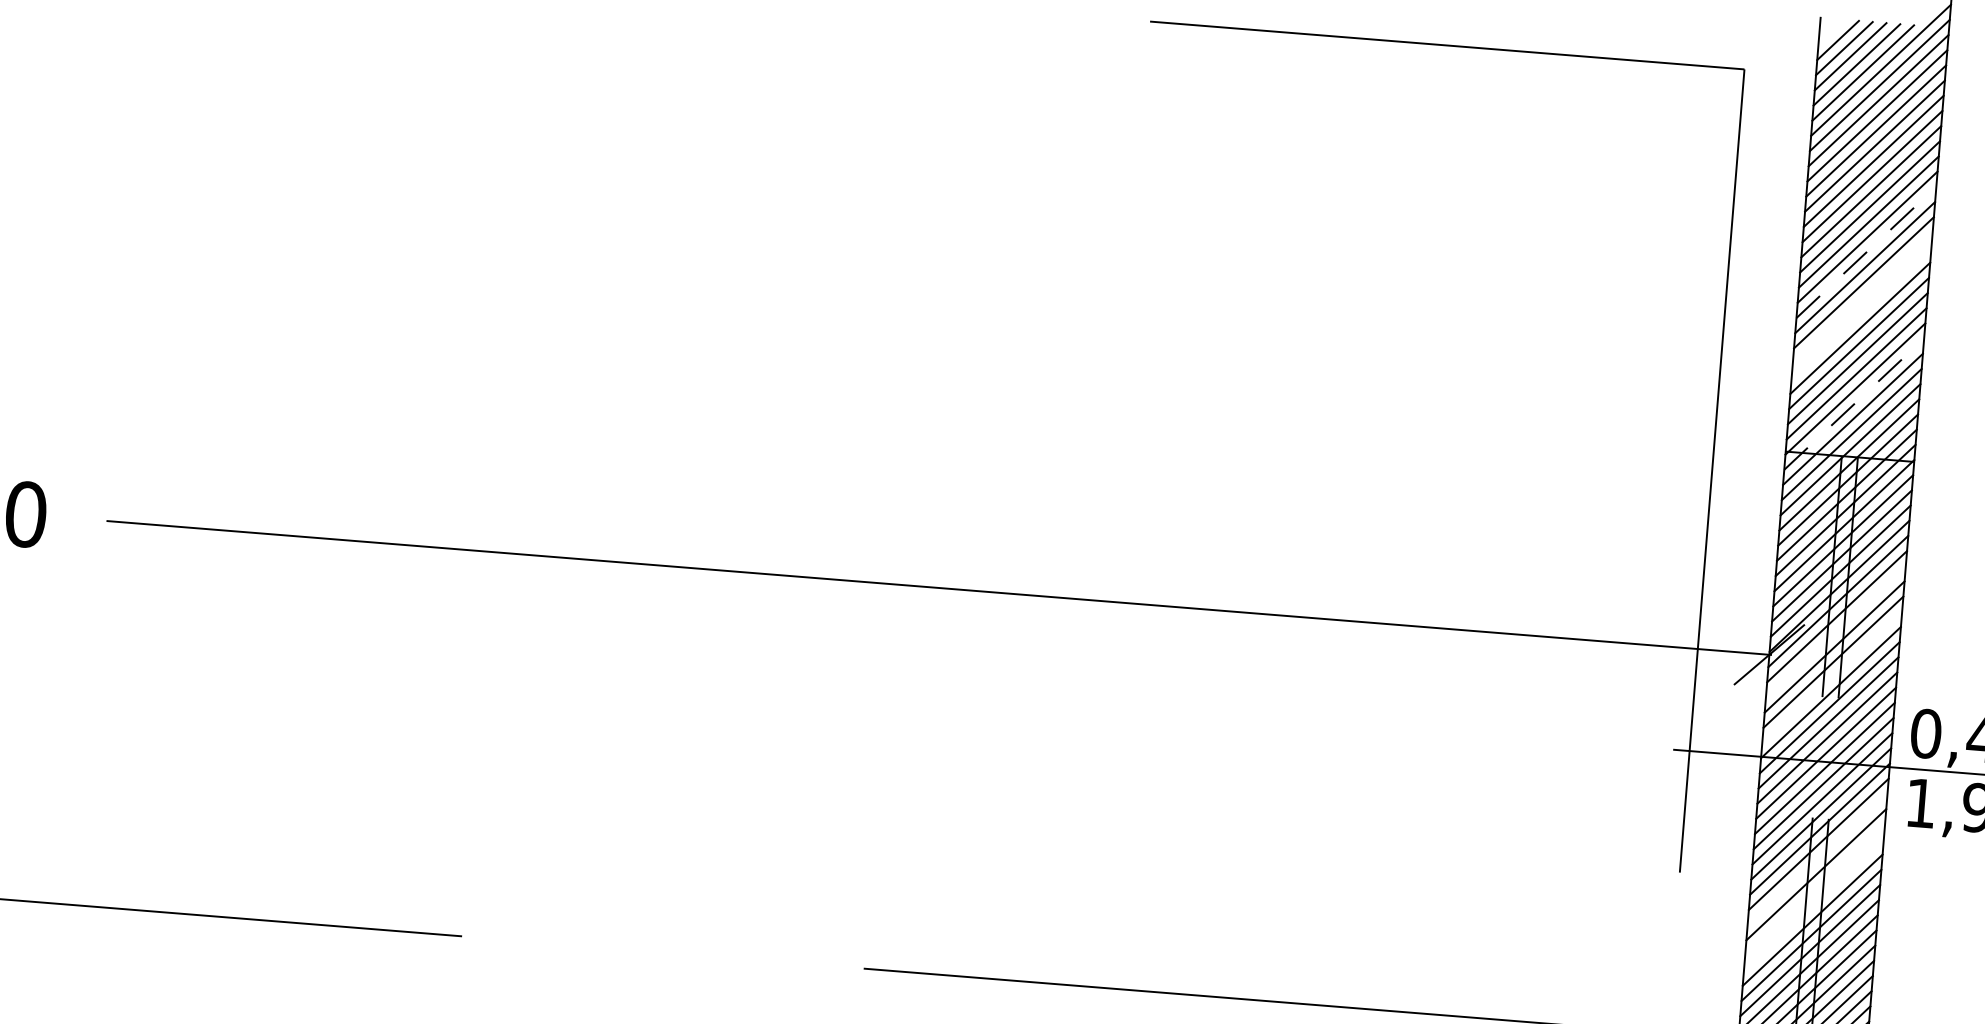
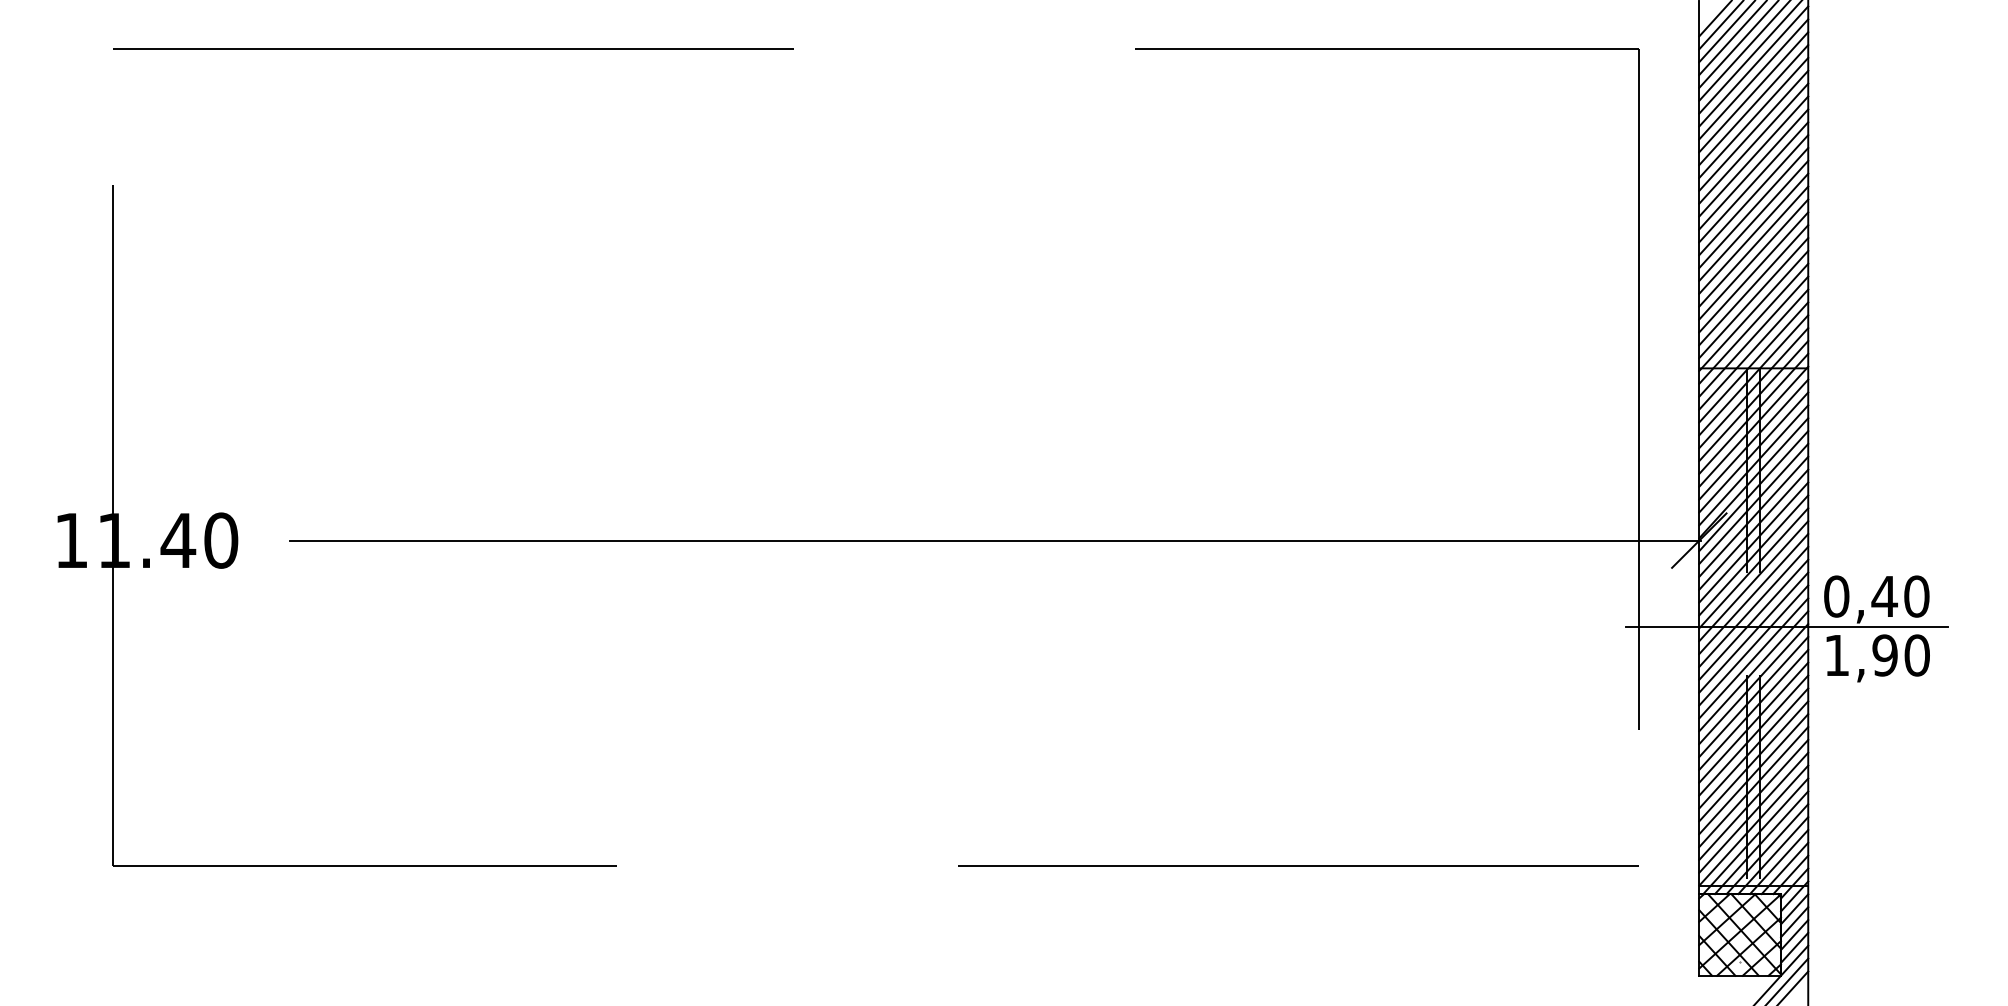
line: (1867, 251) -> (1754, 194), dashed -> solid
line: (1862, 297) -> (1753, 233), added
line: (1861, 313) -> (1753, 246), added
line: (1855, 403) -> (1754, 323), dashed -> solid
line: (1835, 631) -> (1753, 516), added
line: (1831, 677) -> (1753, 555), added
line: (1817, 859) -> (1753, 709), added
line: (1814, 889) -> (1753, 735), added
line: (1813, 905) -> (1753, 748), added

